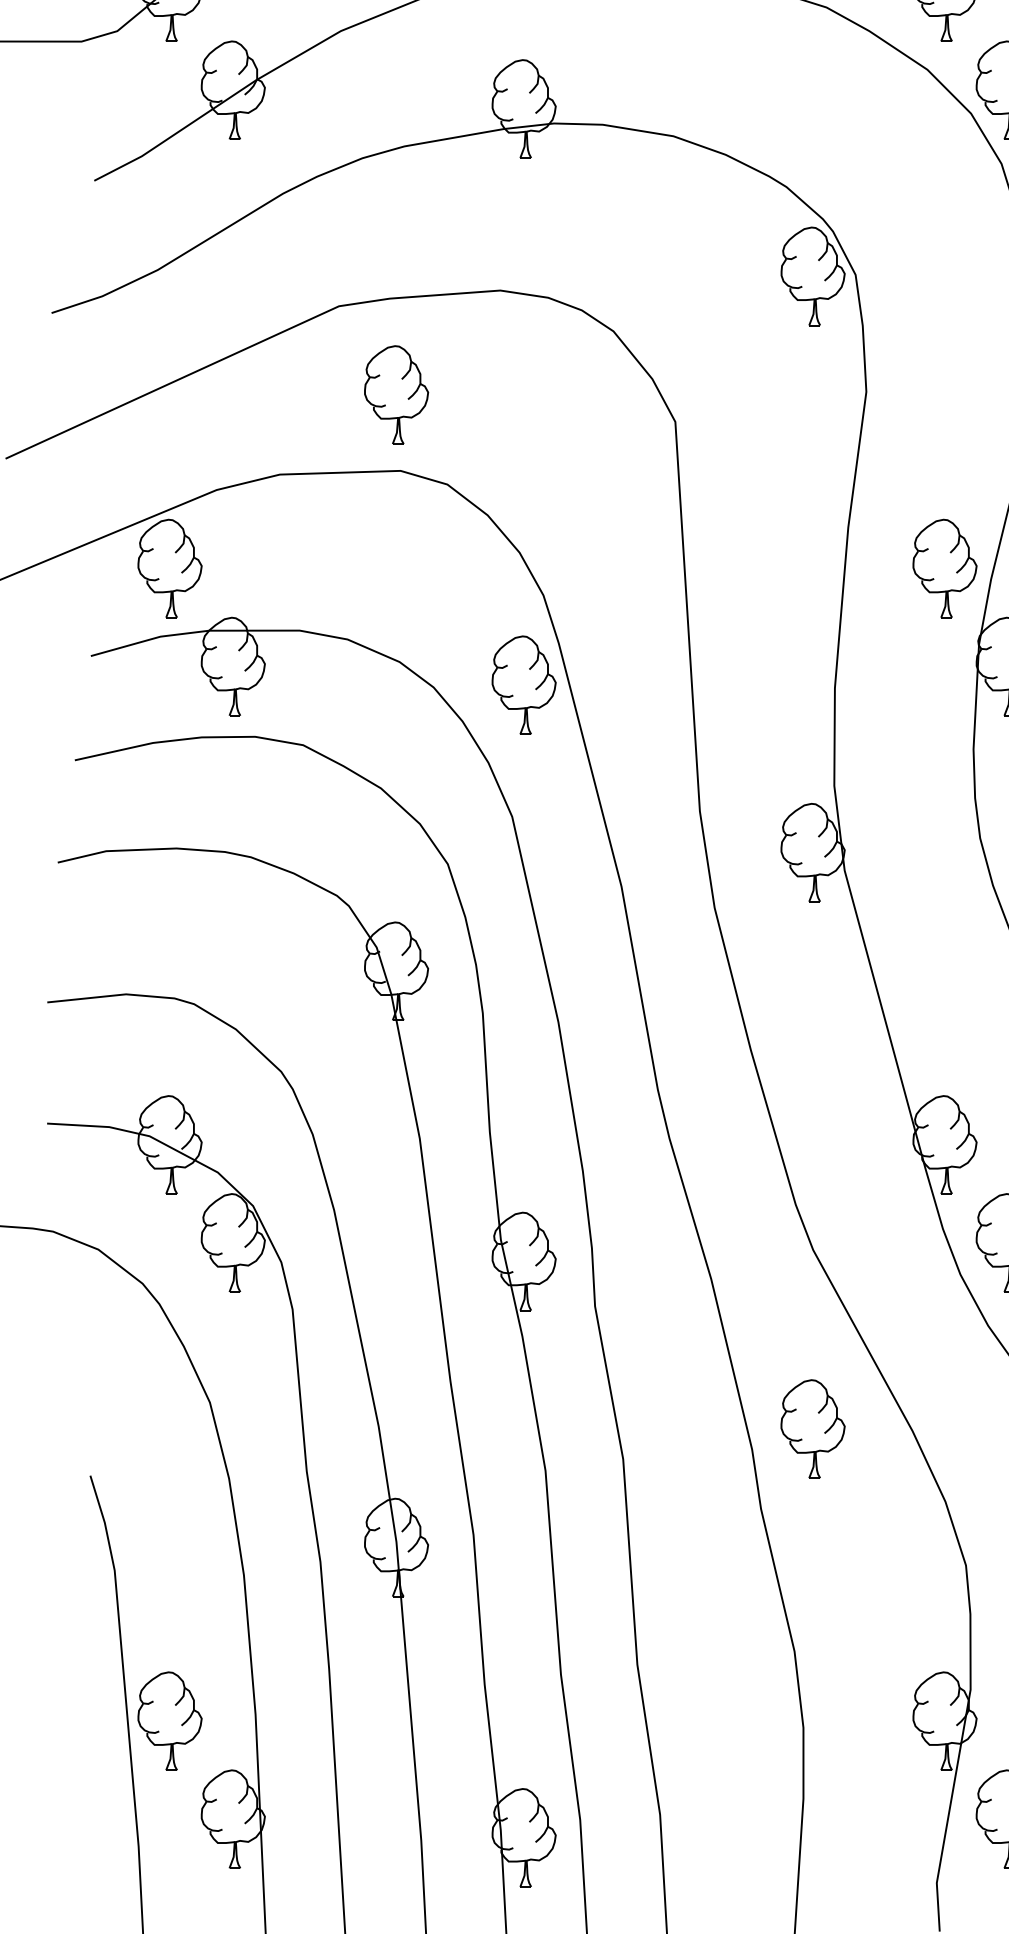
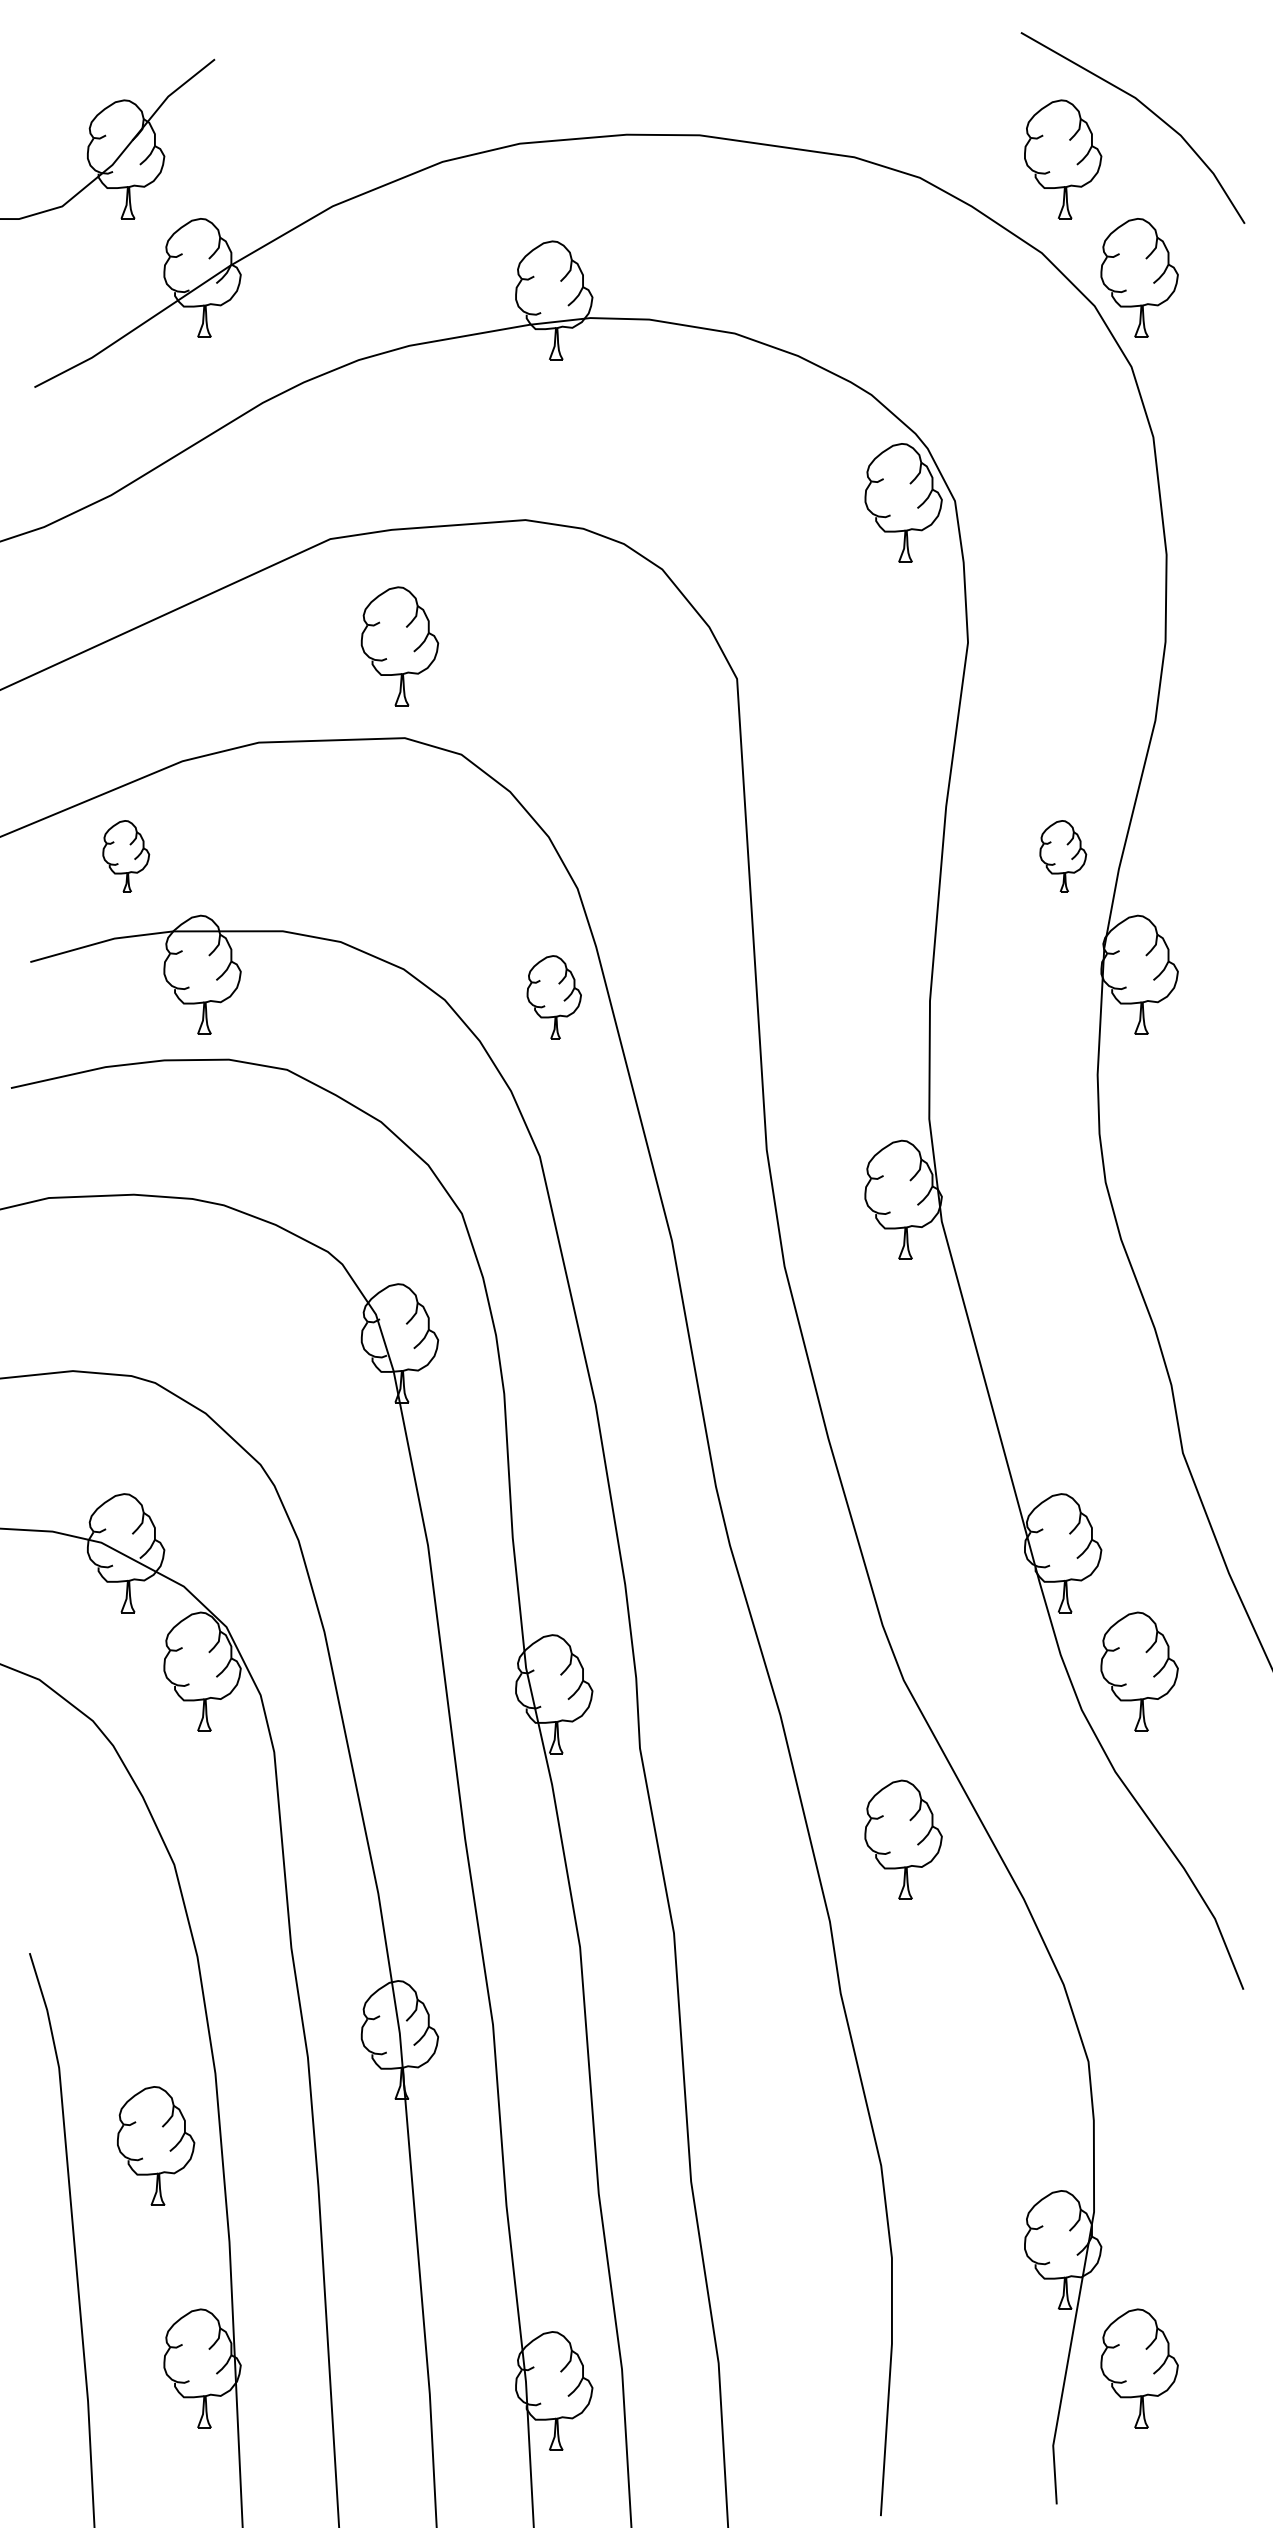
part: (170, 568) -> (126, 856), size x0.6
part: (945, 568) -> (1063, 856), size x0.6
part: (524, 685) -> (554, 997), size x0.7
part: (812, 1428) -> (903, 1839), moved
part: (170, 1720) -> (156, 2145), moved

